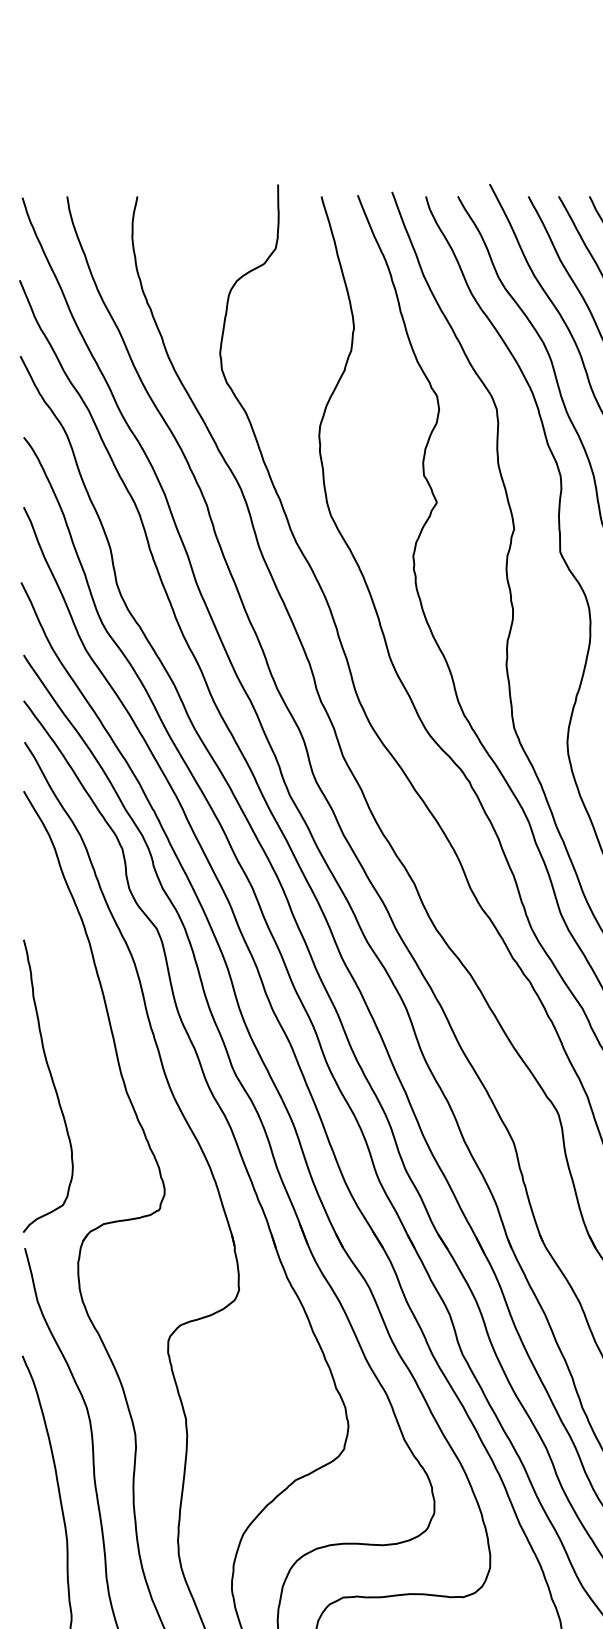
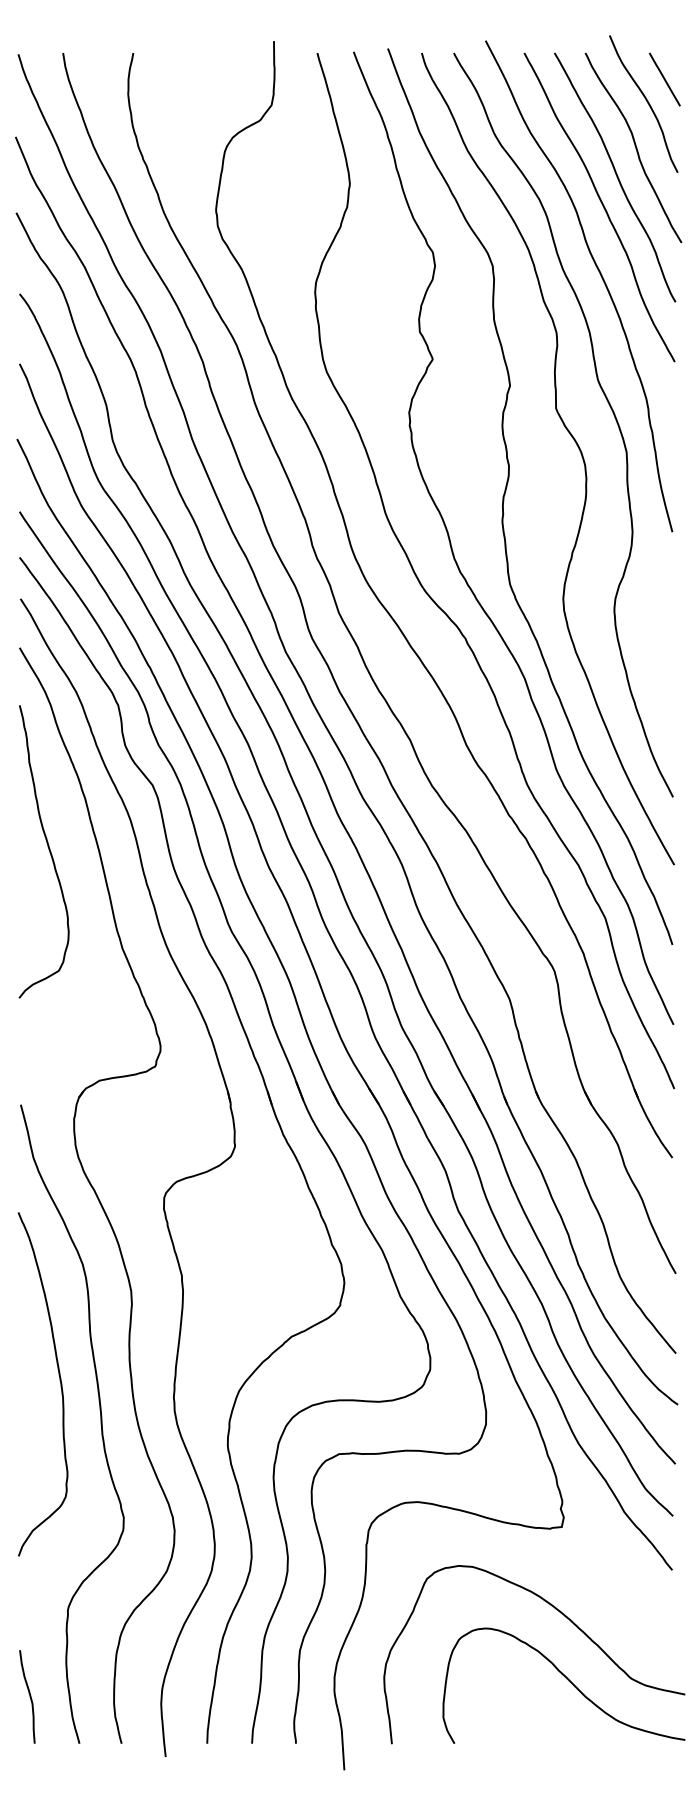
curve: (52, 1084) -> (48, 850), moved

